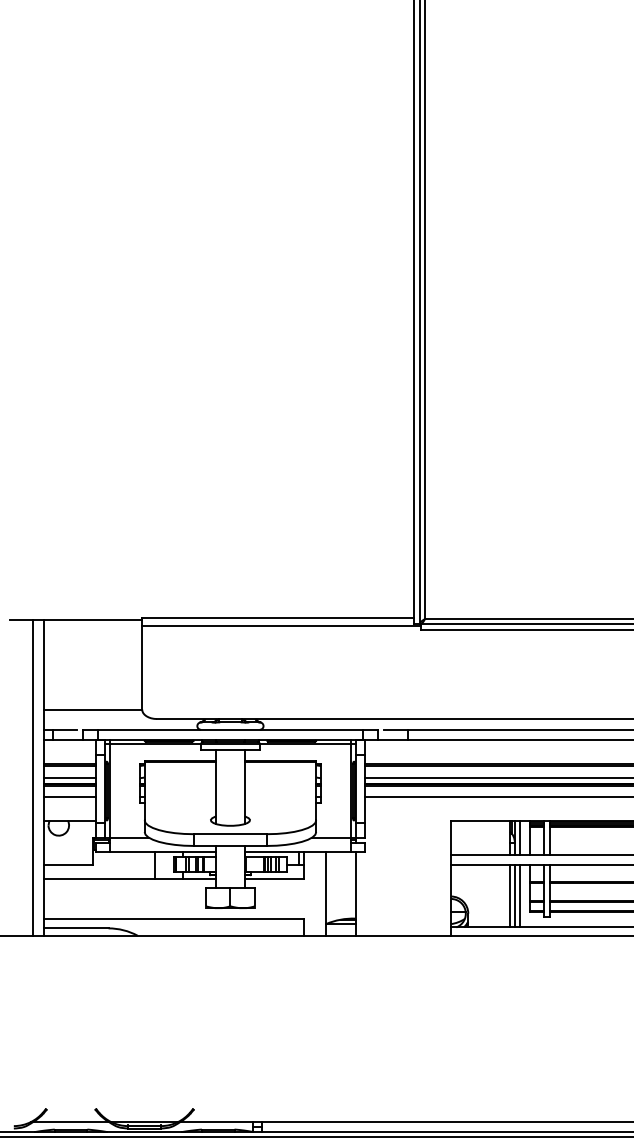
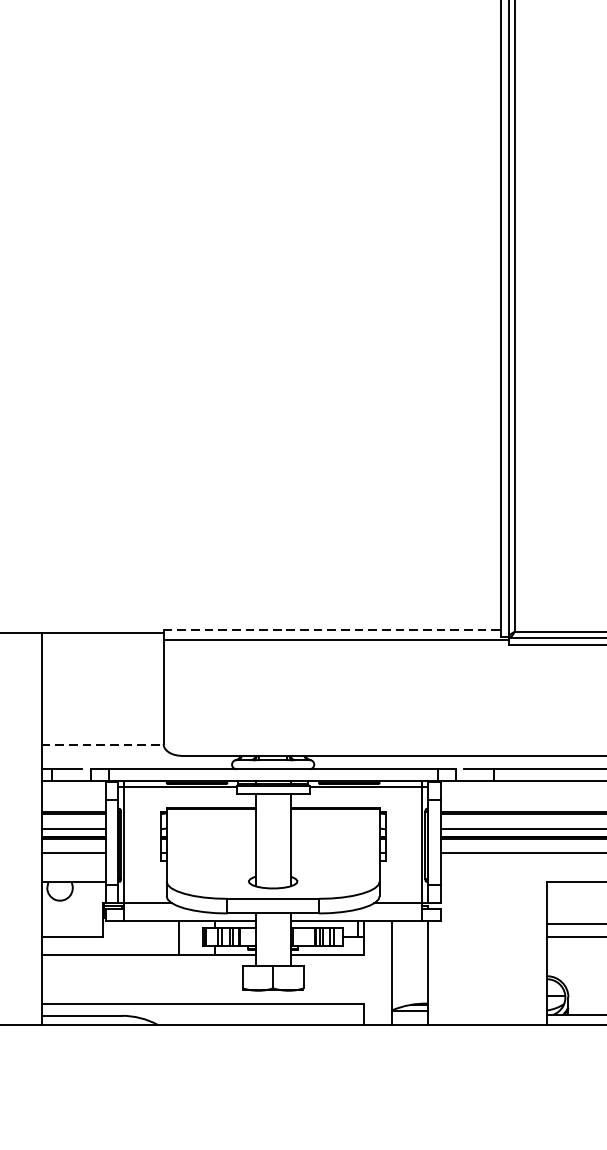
line: (278, 617) -> (332, 629), solid -> dashed
line: (93, 710) -> (103, 745), solid -> dashed
line: (33, 777) -> (28, 828), removed

